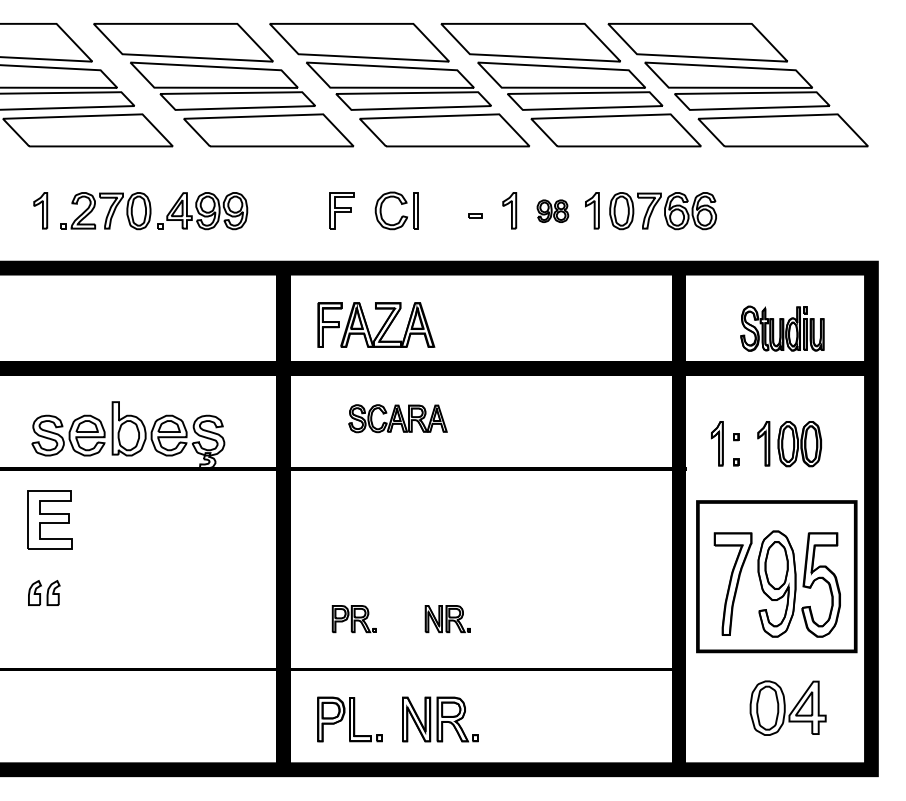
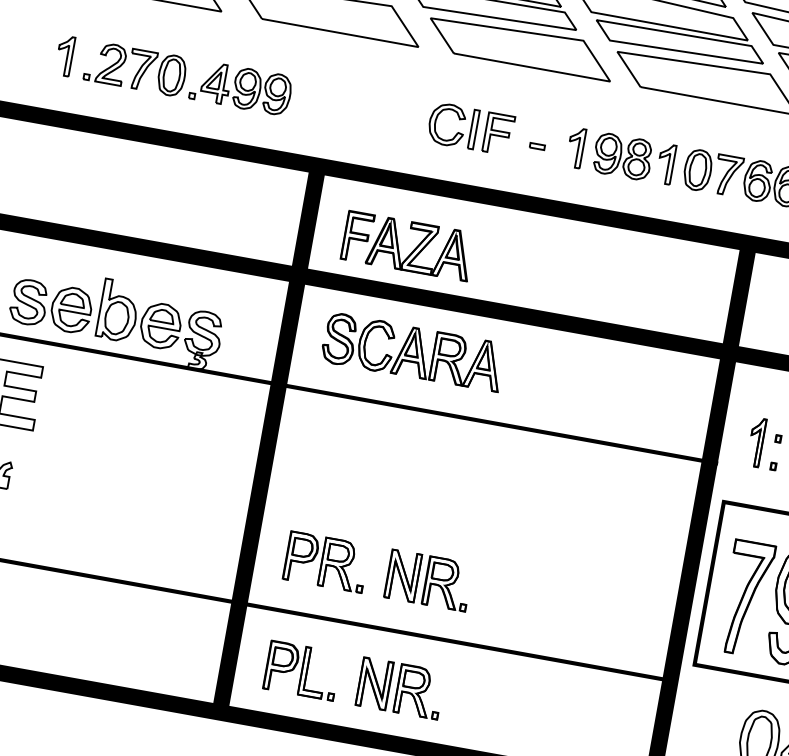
part: (341, 210) -> (498, 133), moved
part: (552, 211) -> (622, 157), size x1.67
part: (397, 418) -> (412, 352), size x1.67
part: (354, 618) -> (326, 561), size x1.67
part: (447, 618) -> (428, 579), size x1.67

